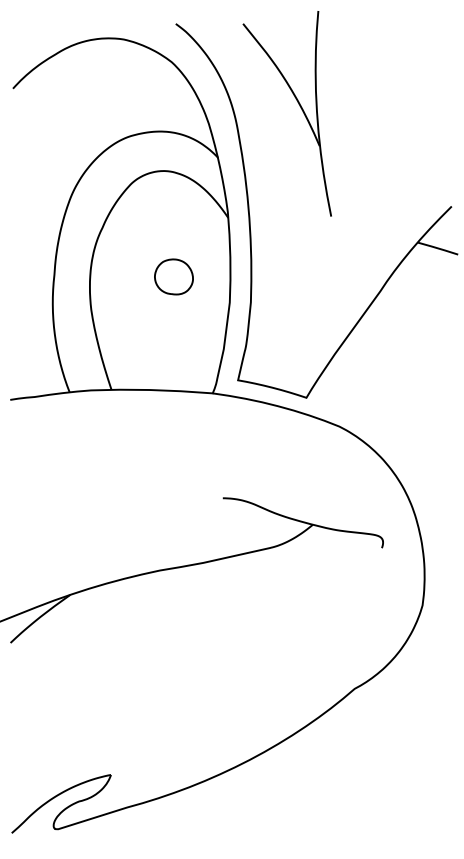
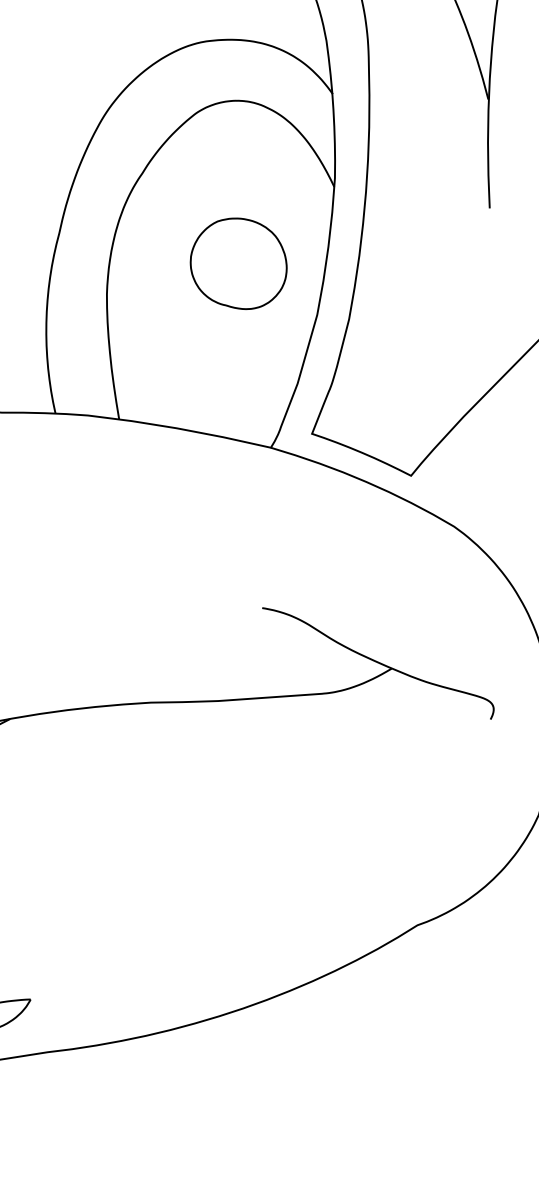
part: (173, 276) -> (238, 262), size x1.67

